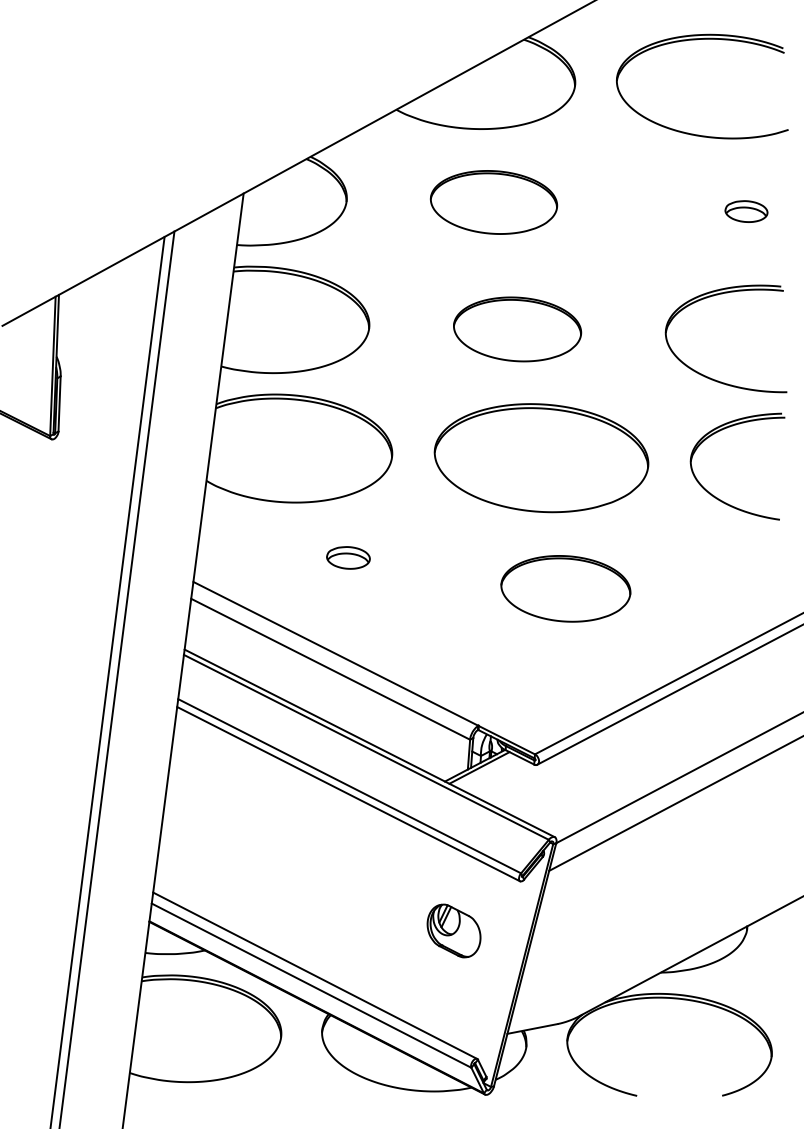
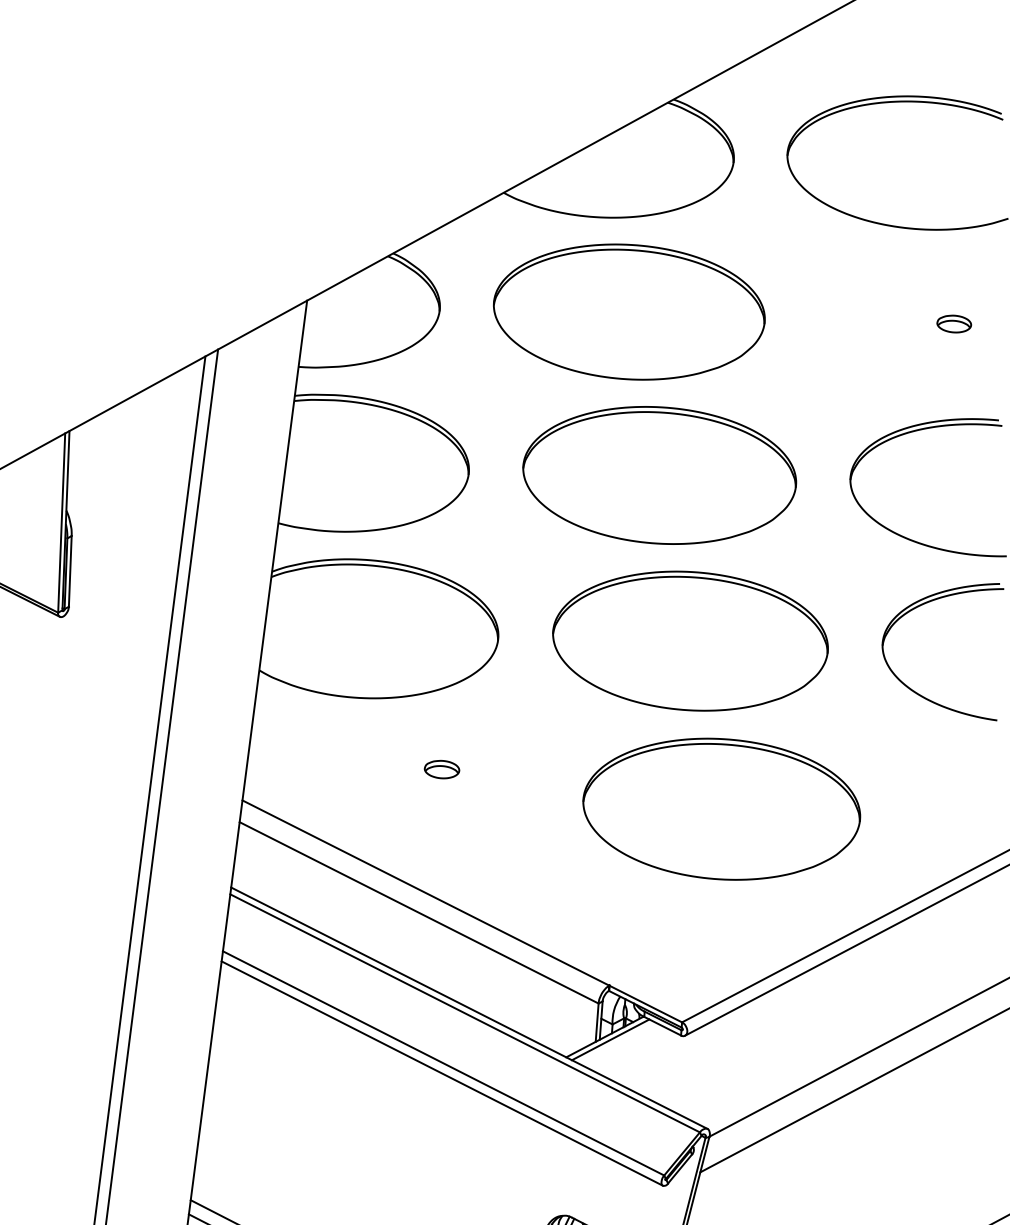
part: (493, 202) -> (628, 312), size x1.67
part: (746, 211) -> (954, 323), size x0.62
part: (517, 329) -> (659, 475), size x1.67
part: (348, 557) -> (442, 769), size x0.62
part: (565, 588) -> (721, 808), size x1.67

